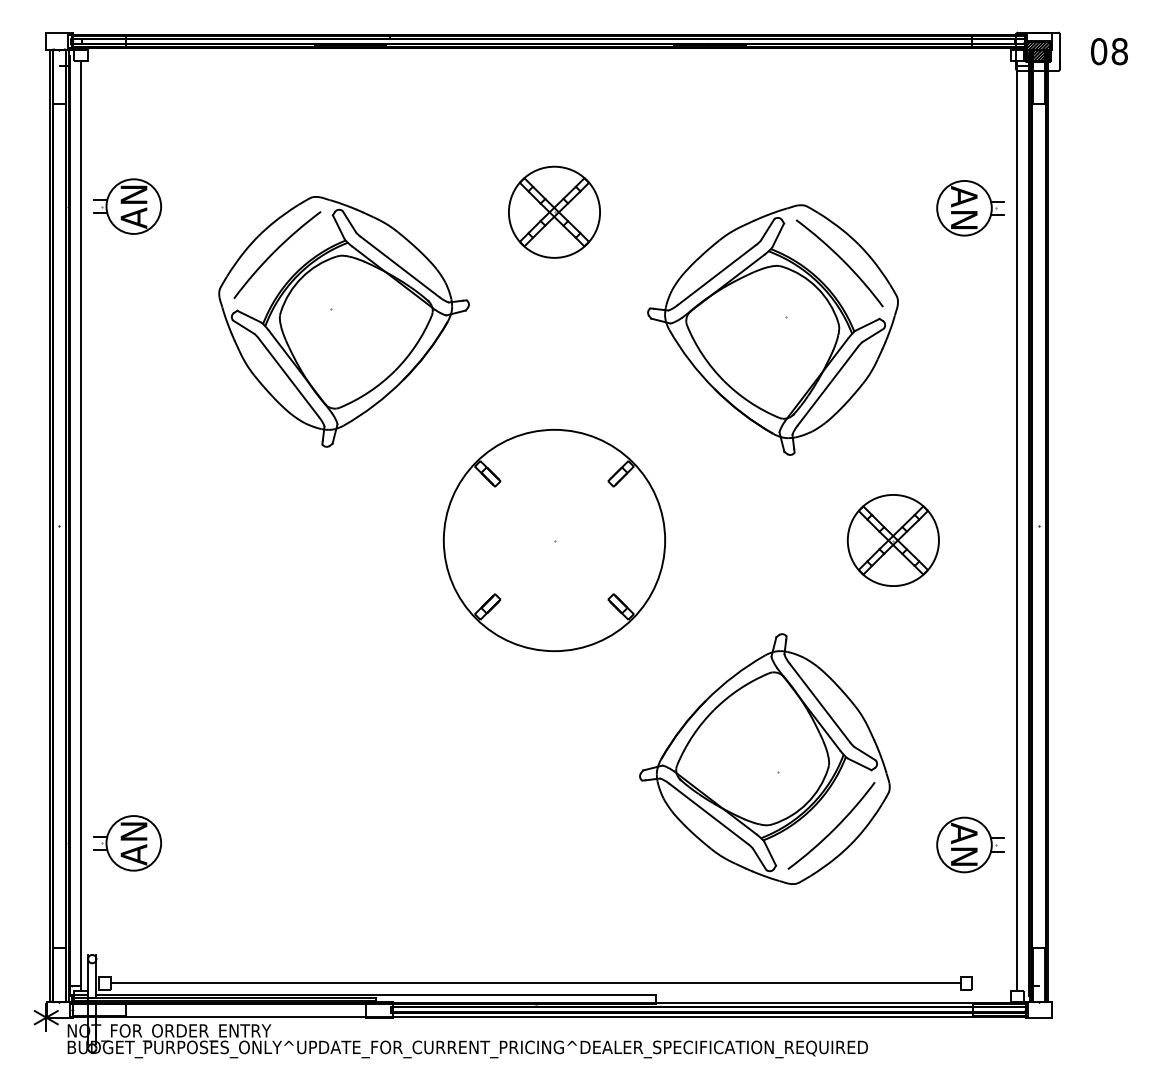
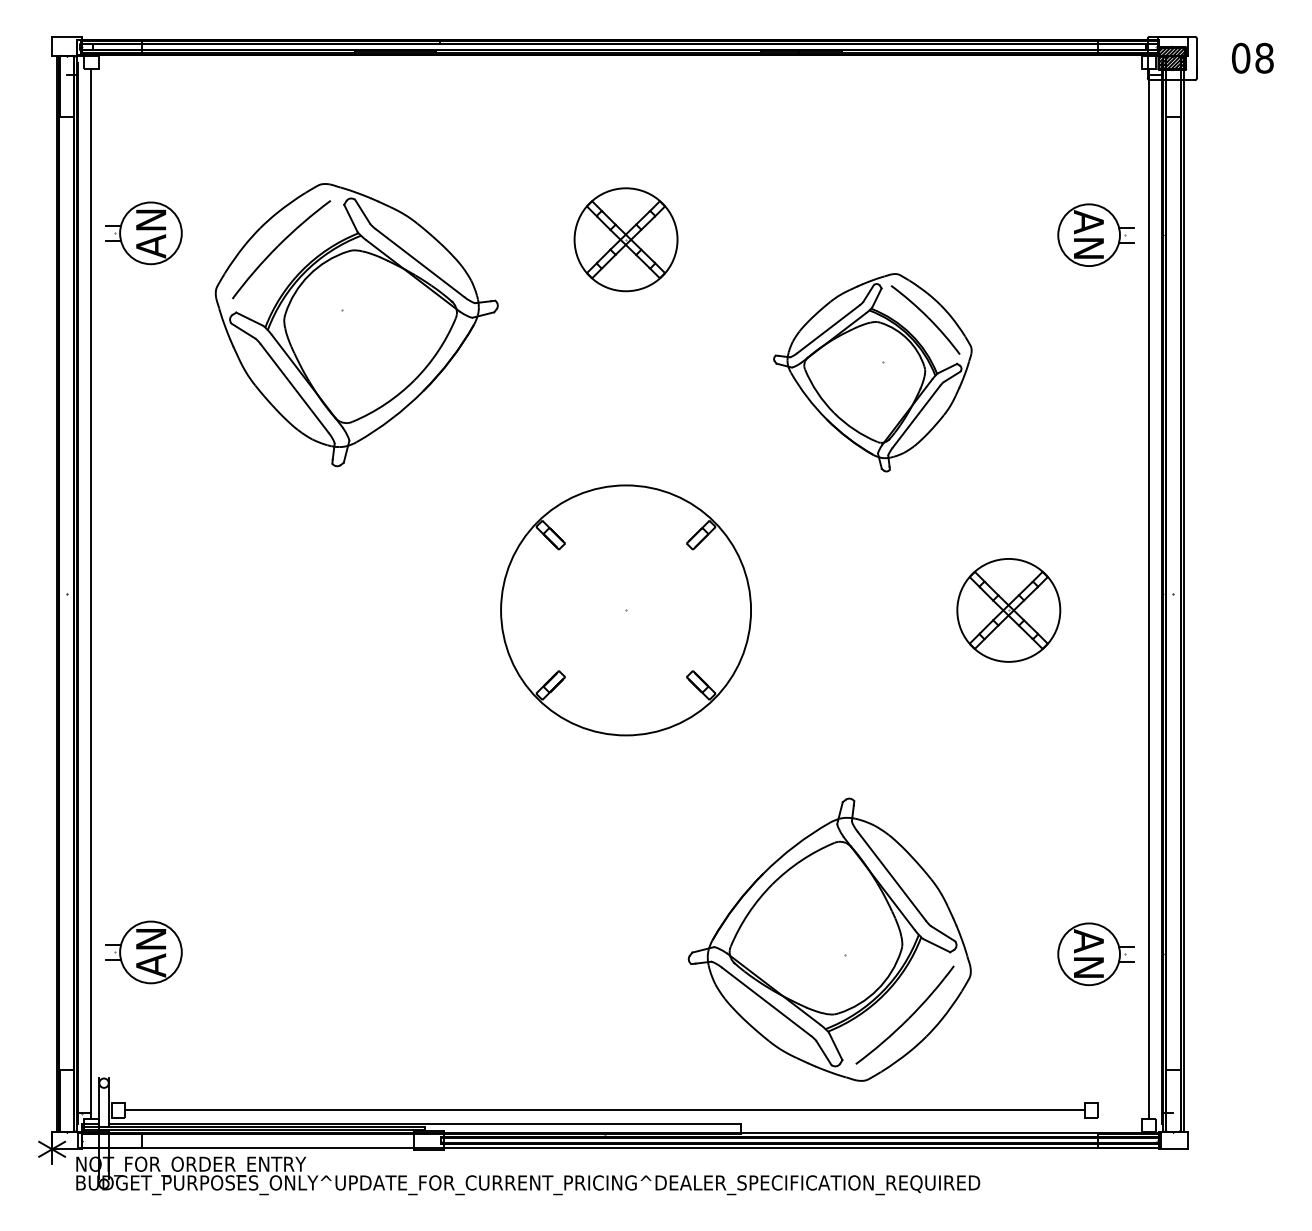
part: (343, 321) -> (356, 324), moved
part: (772, 329) -> (872, 372), size x0.7
part: (764, 758) -> (829, 939), moved

